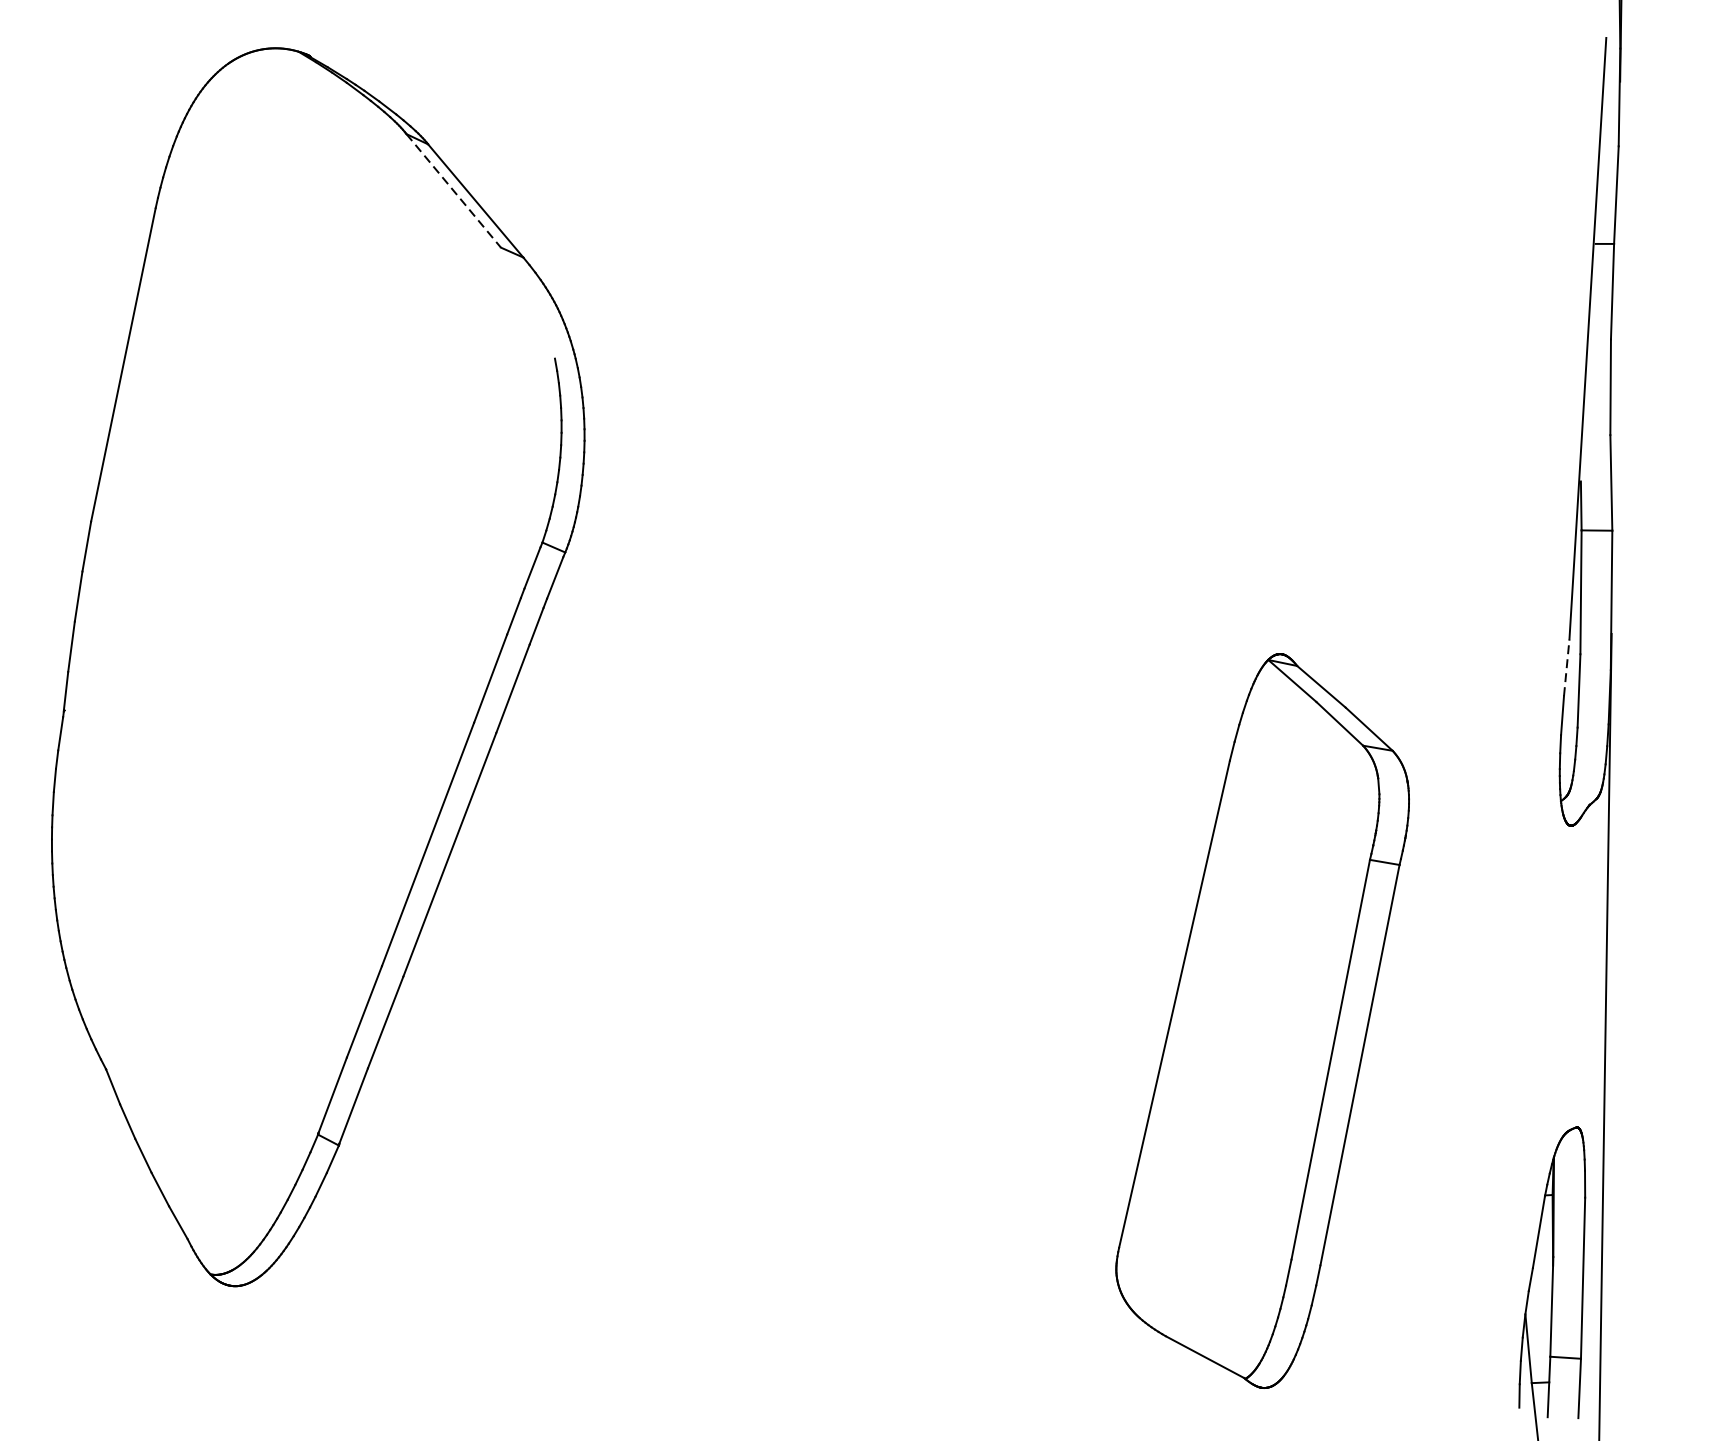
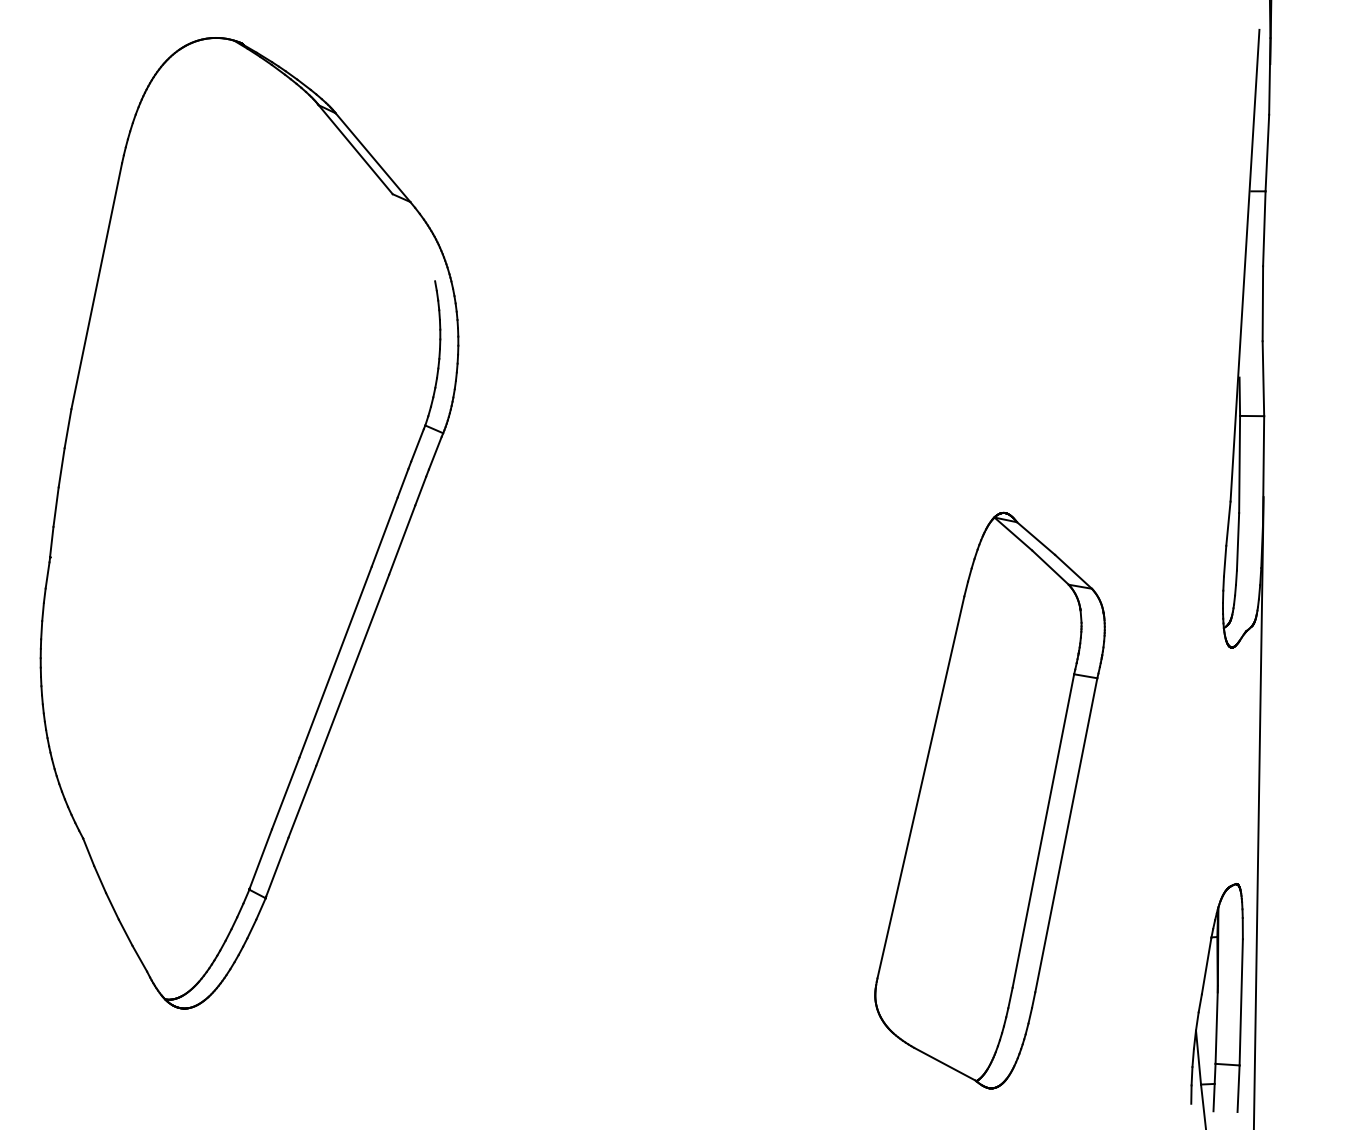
line: (453, 190) -> (355, 149), dashed -> solid
line: (1566, 667) -> (1228, 523), dashed -> solid

